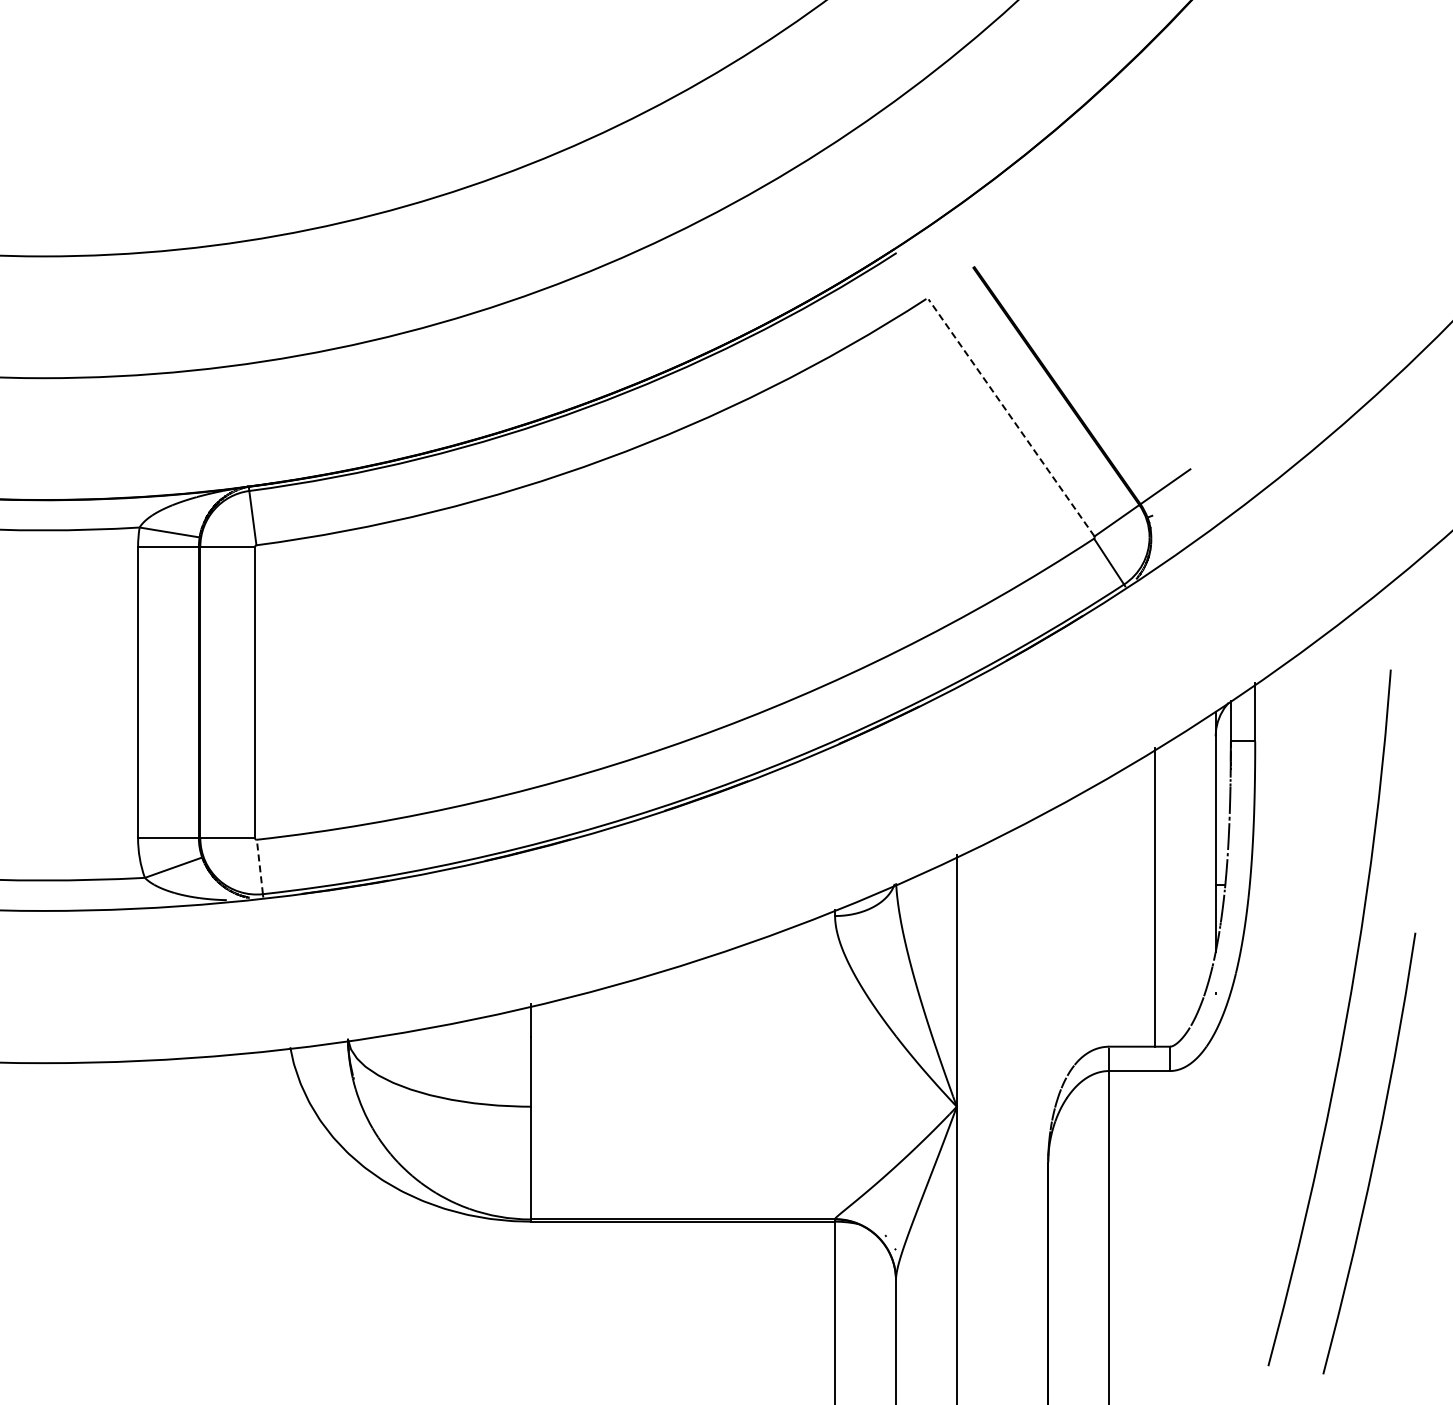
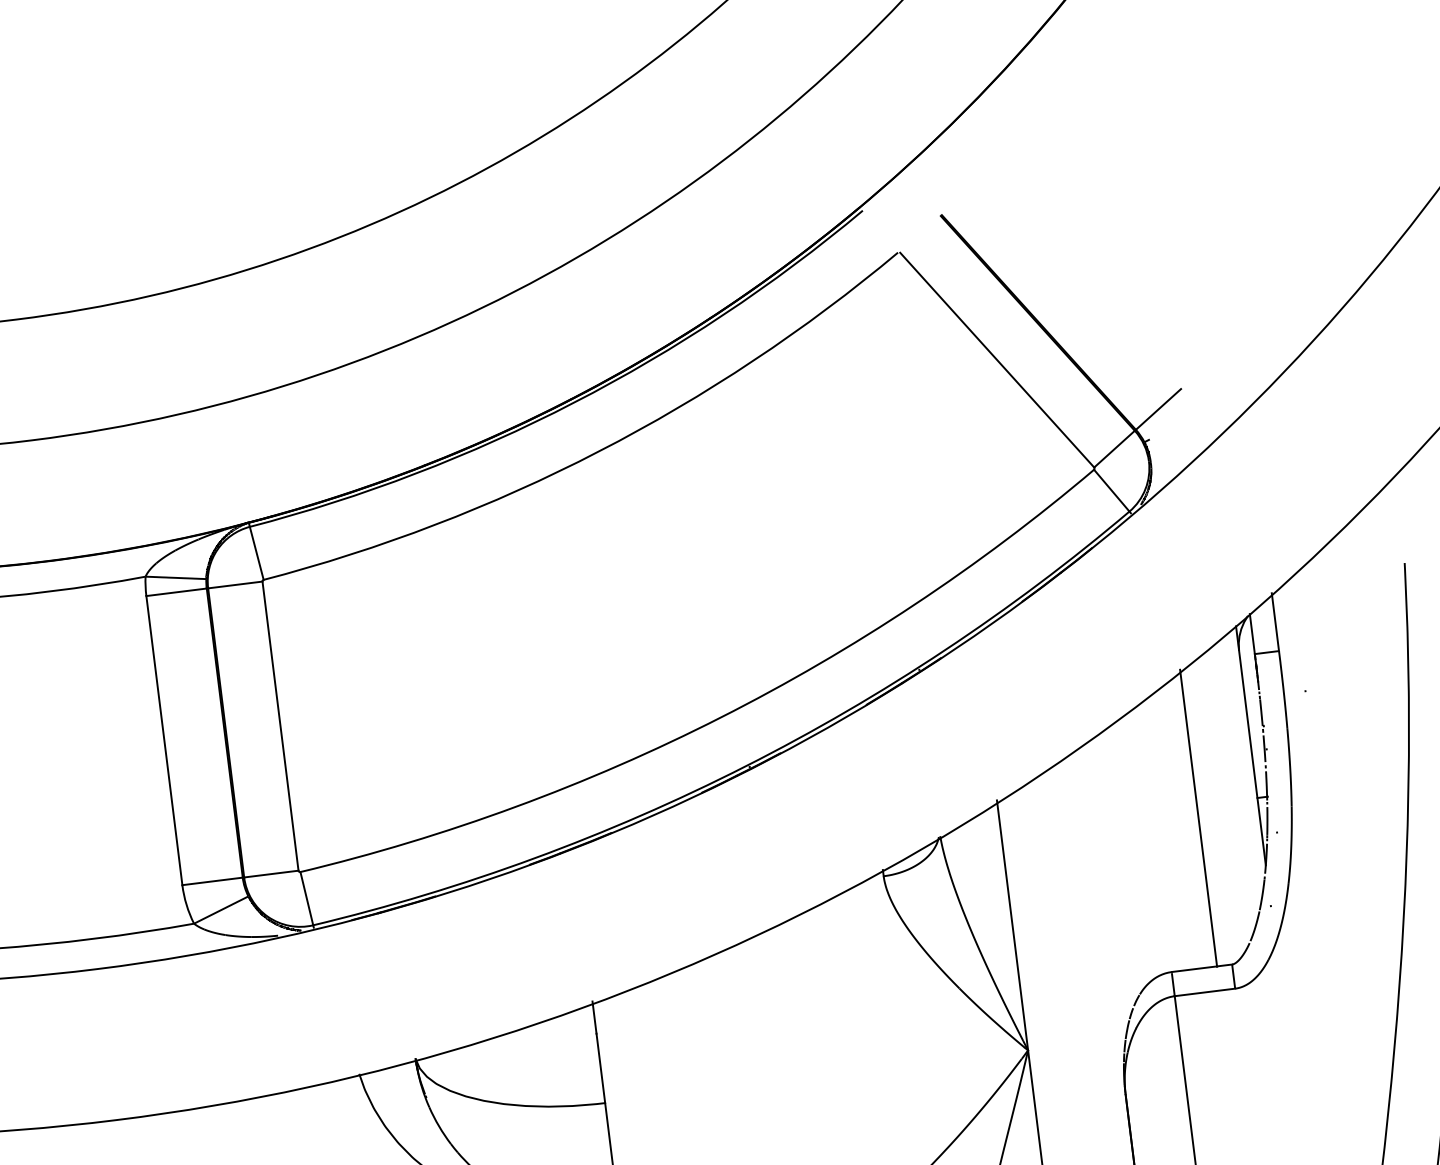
line: (1011, 417) -> (997, 359), dashed -> solid
line: (259, 866) -> (306, 898), dashed -> solid

